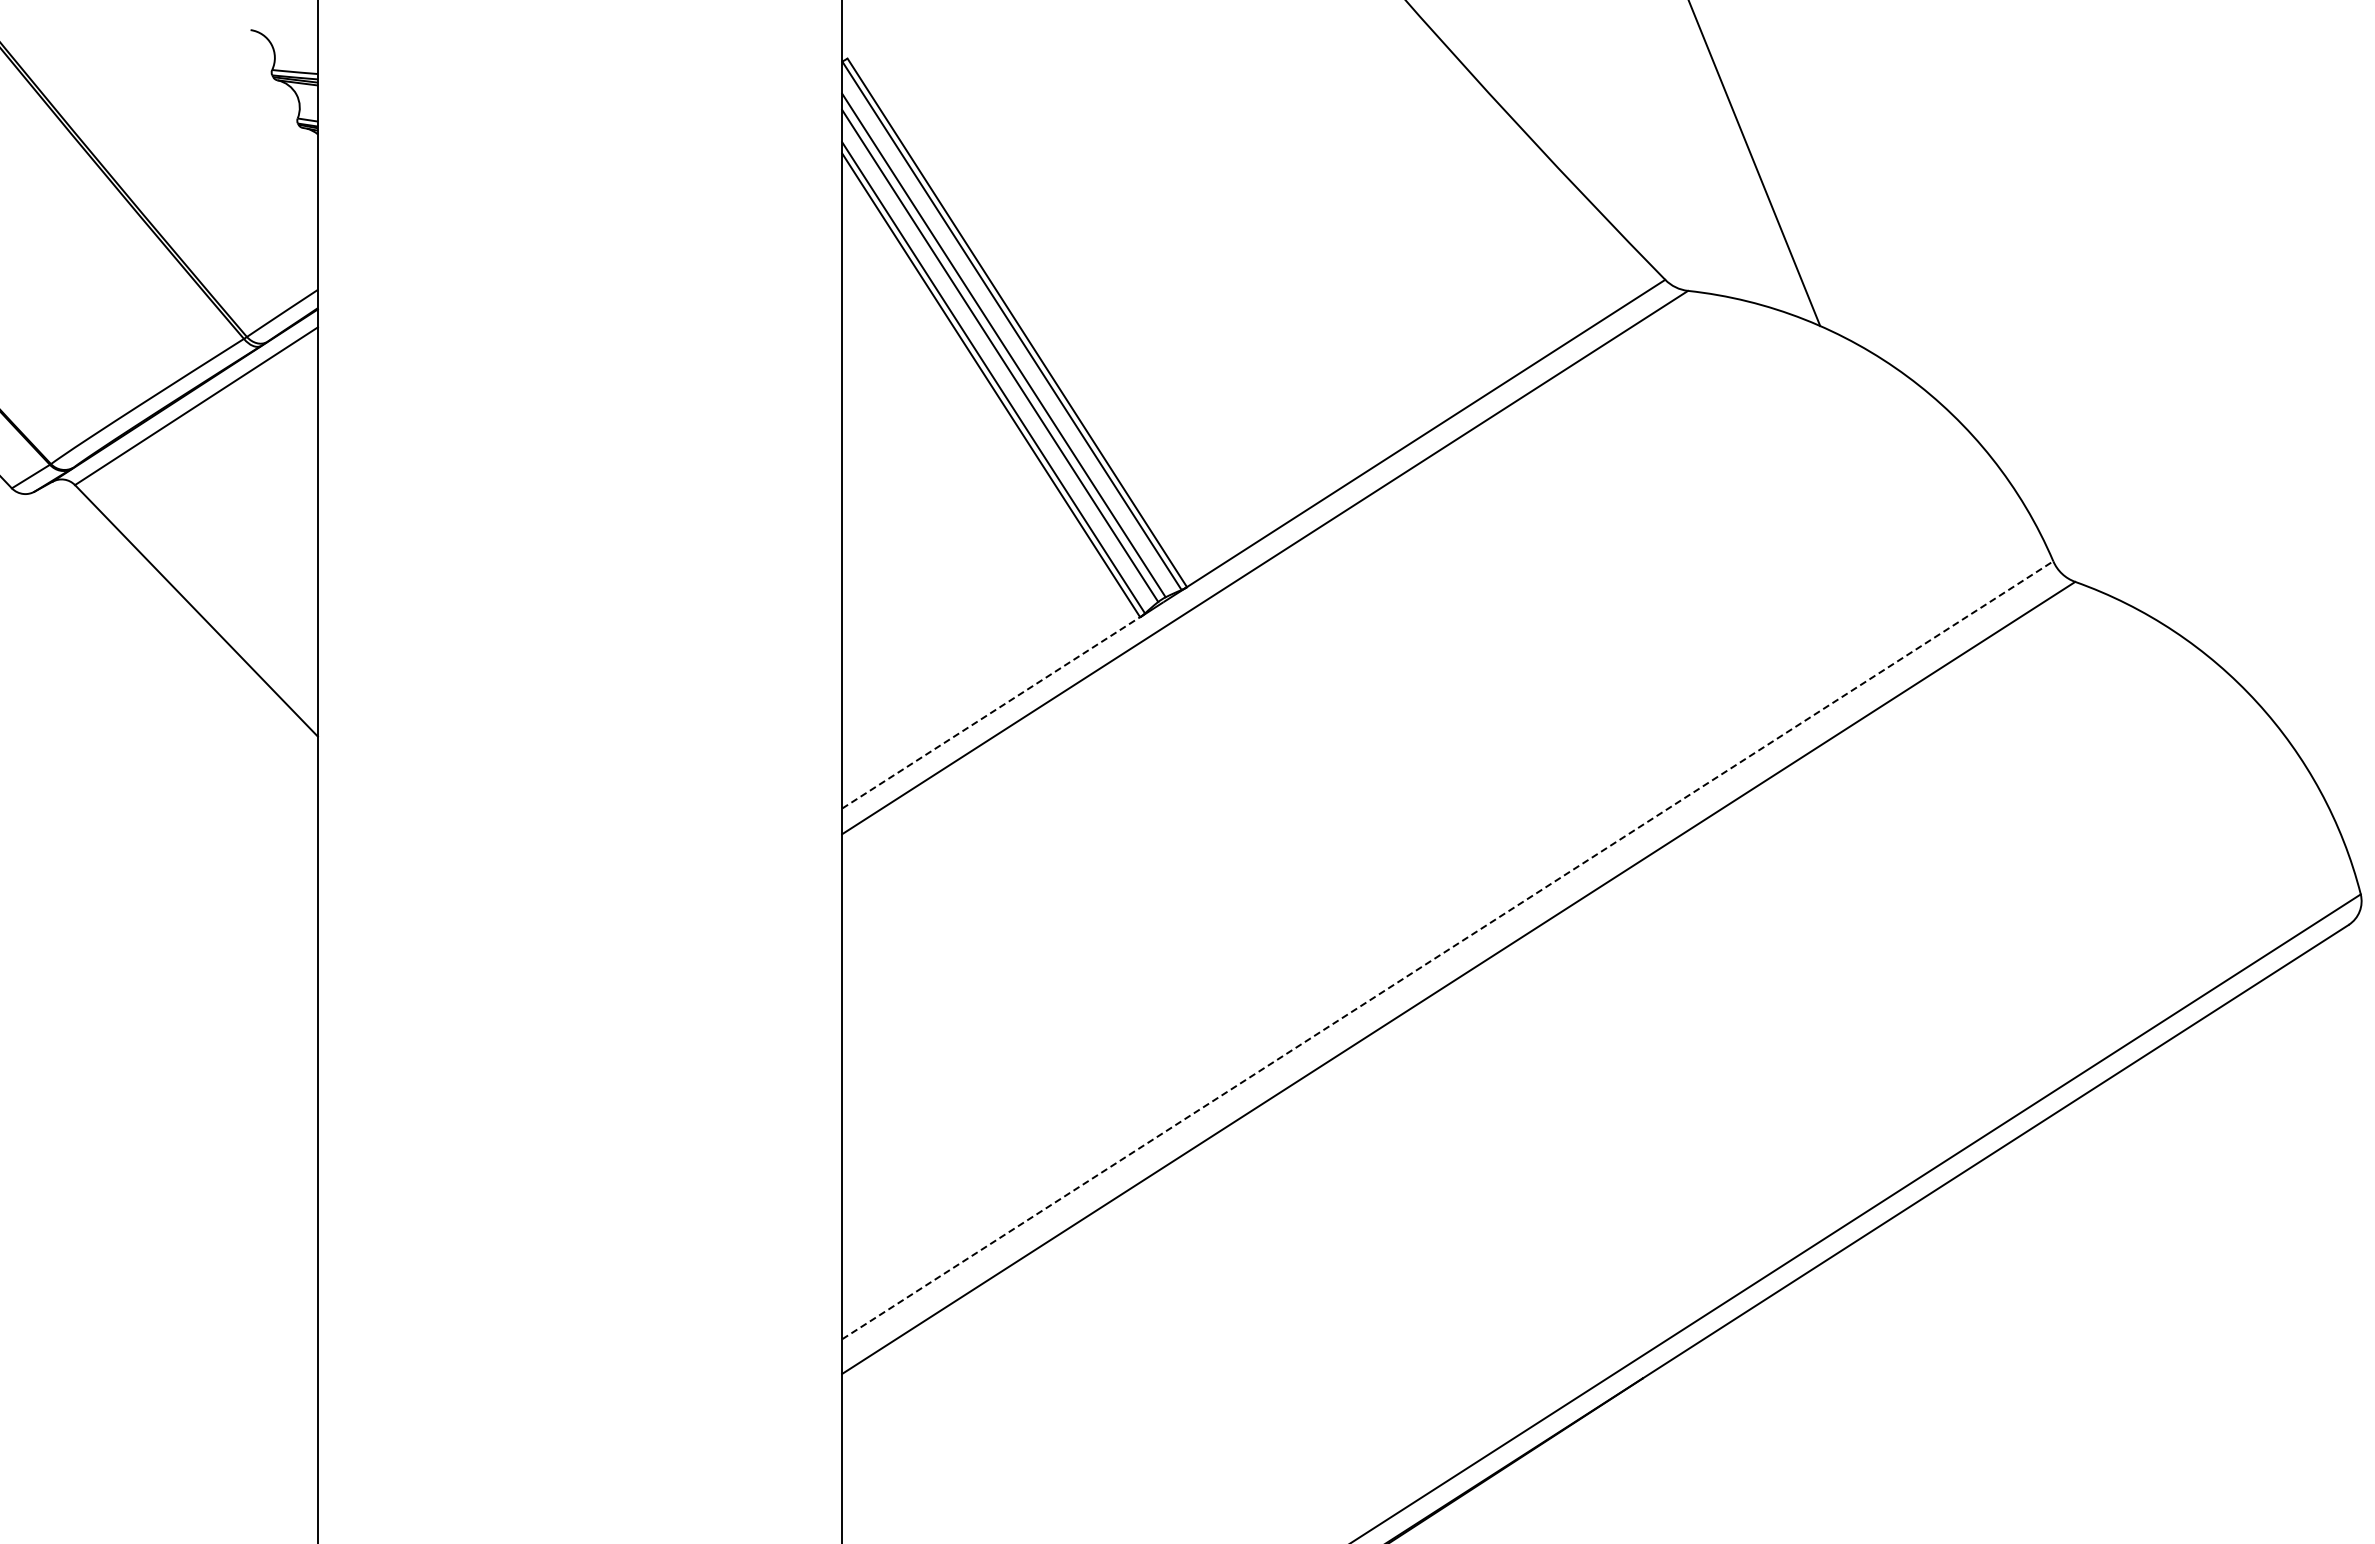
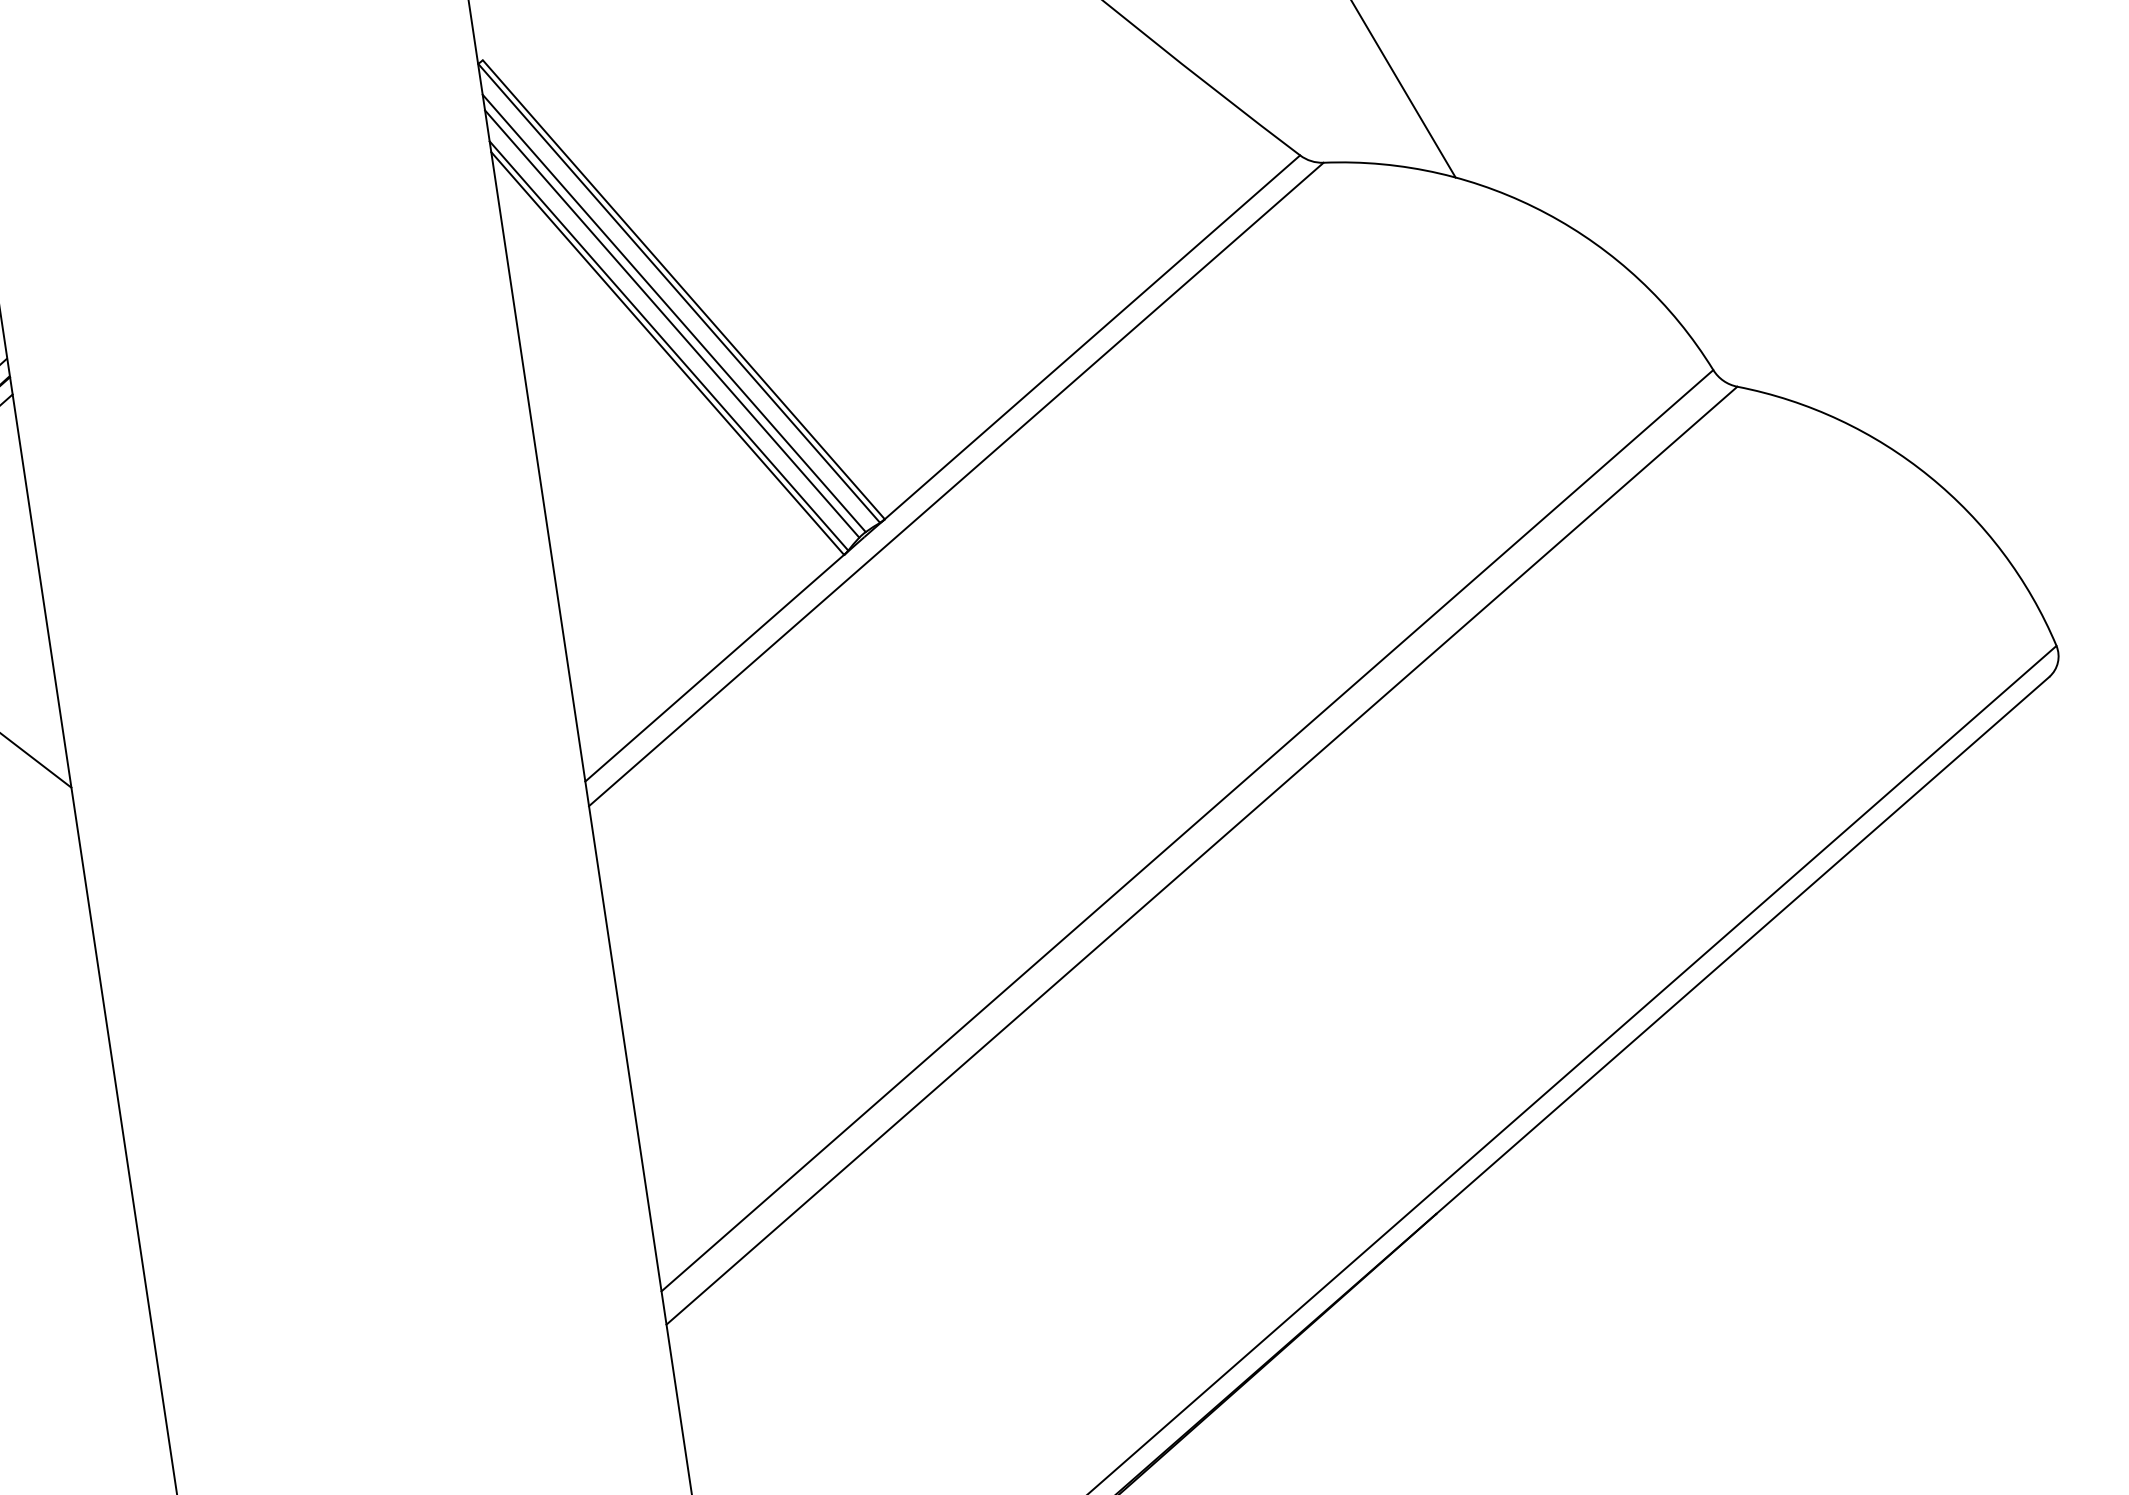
line: (991, 712) -> (715, 667), dashed -> solid
line: (1447, 950) -> (1187, 830), dashed -> solid

